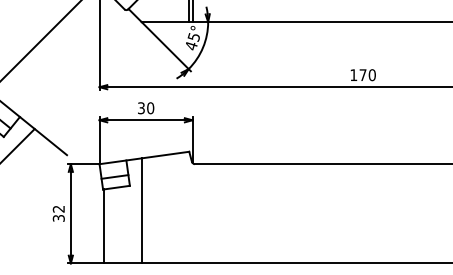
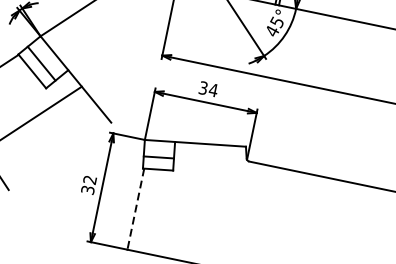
text: (150, 108) -> (213, 90), 30 -> 34
line: (141, 210) -> (180, 200), removed
line: (104, 226) -> (136, 209), solid -> dashed

